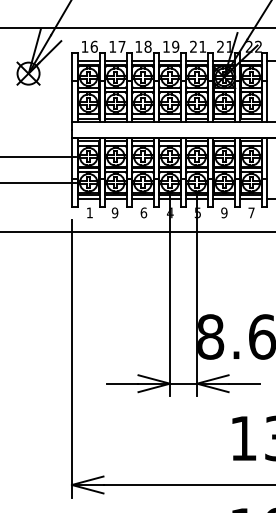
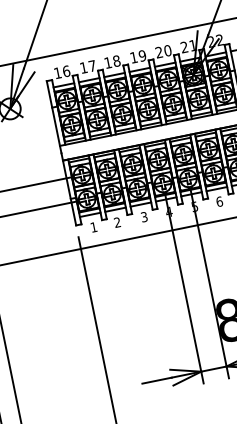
text: (202, 46) -> (167, 50), 21 -> 20
text: (114, 212) -> (116, 222), 9 -> 2
text: (143, 212) -> (143, 216), 6 -> 3
text: (224, 212) -> (219, 201), 9 -> 6

